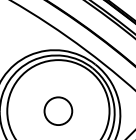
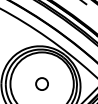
circle: (57, 110) -> (41, 83), size x0.7

